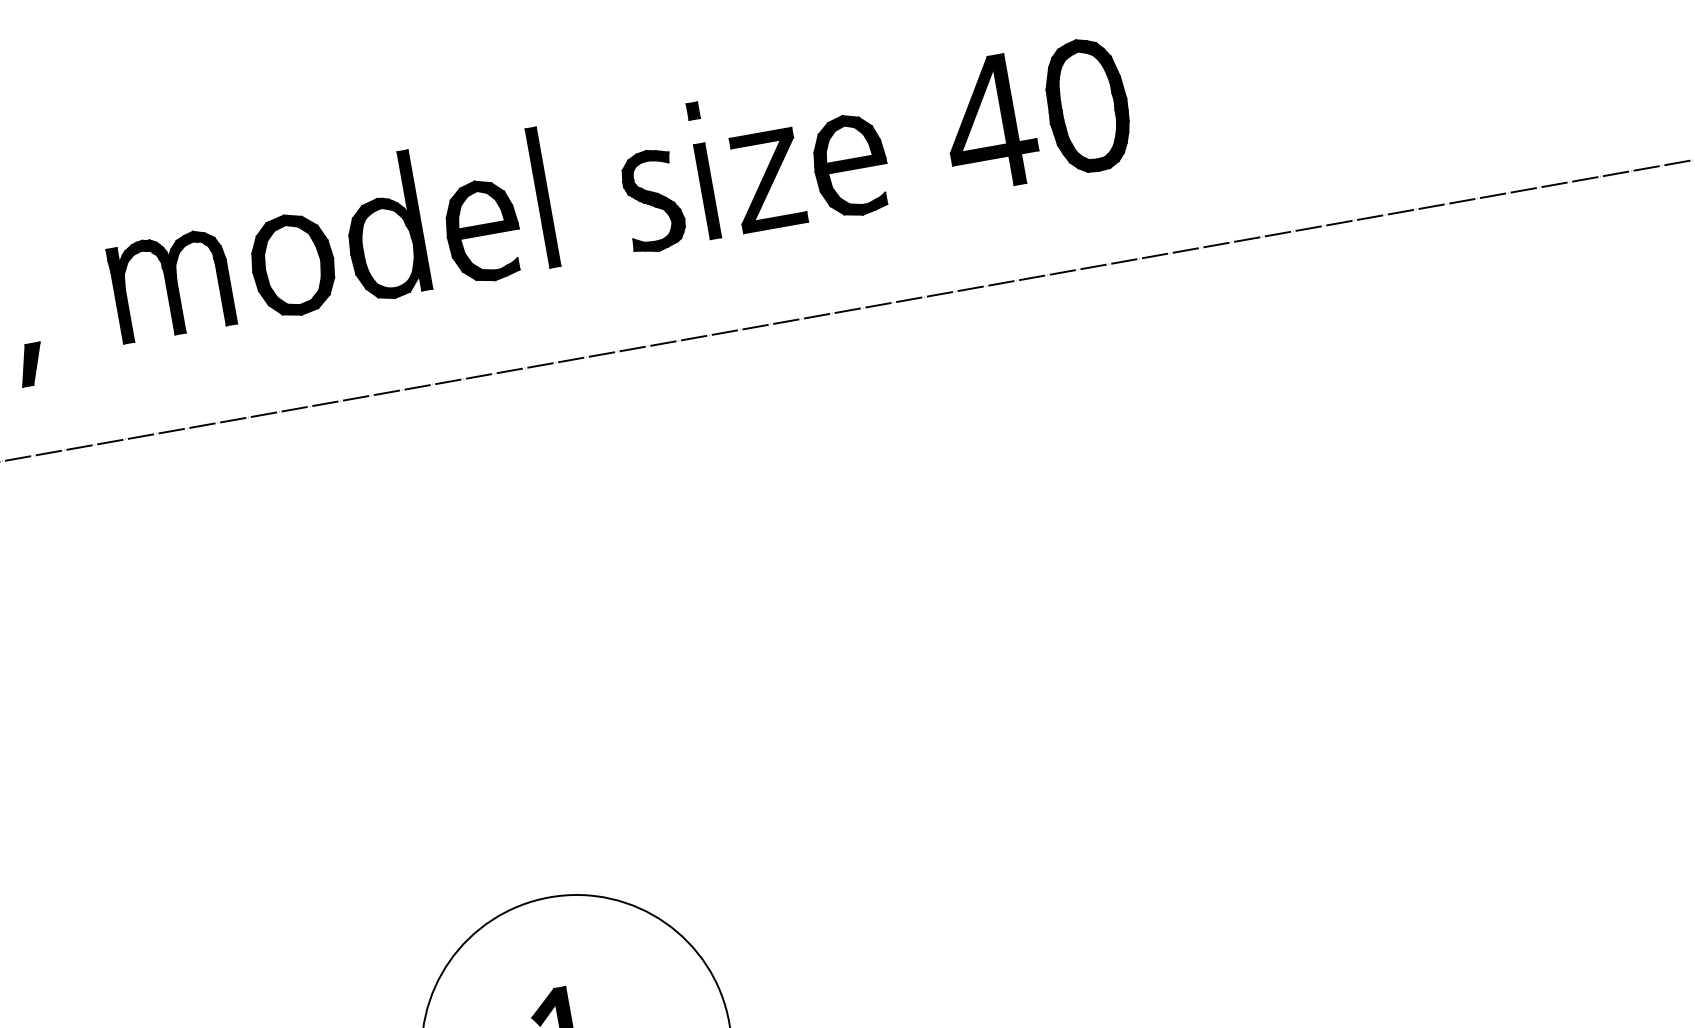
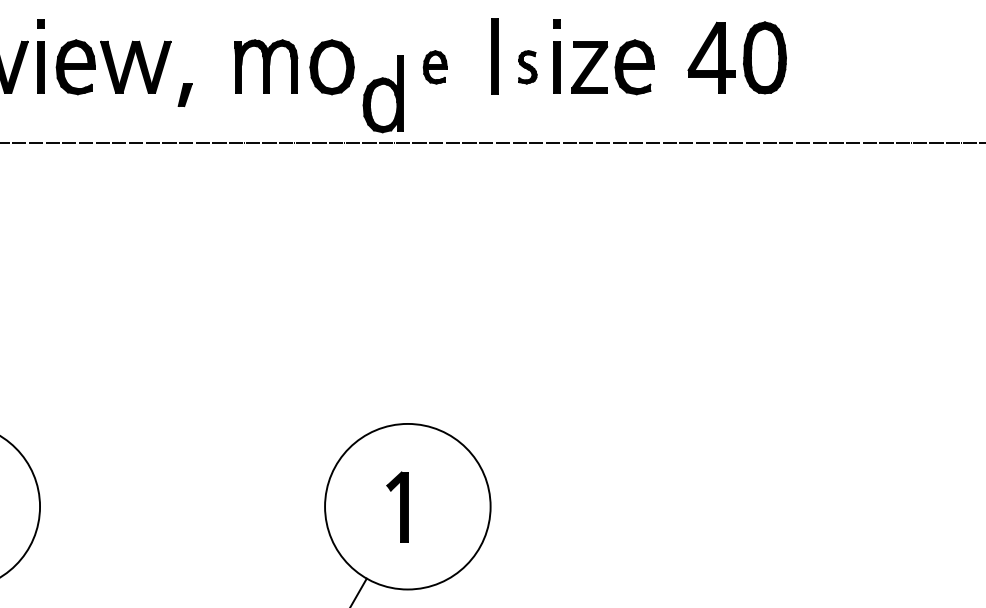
part: (542, 198) -> (494, 56), moved
part: (653, 201) -> (527, 67), size x0.6
part: (382, 228) -> (382, 94), moved
part: (483, 231) -> (435, 67), size x0.6

